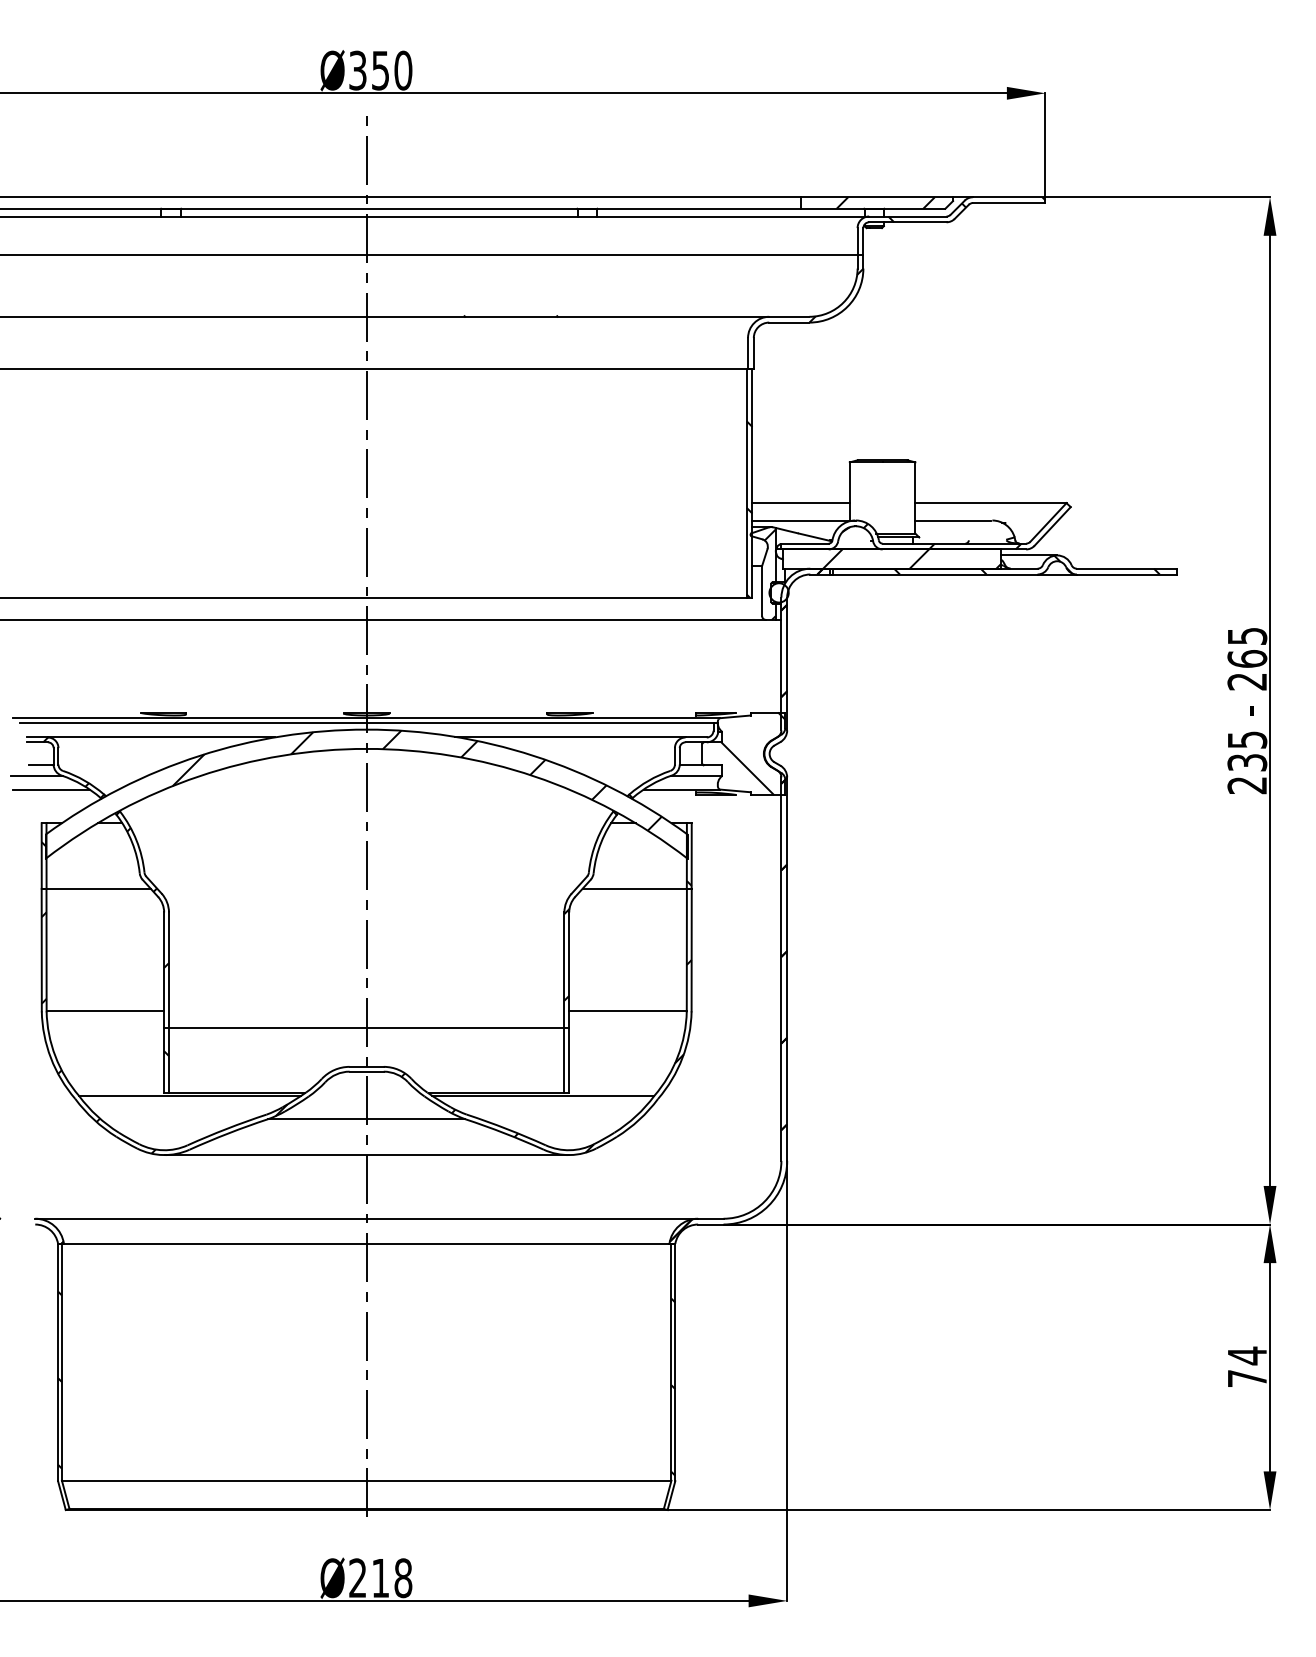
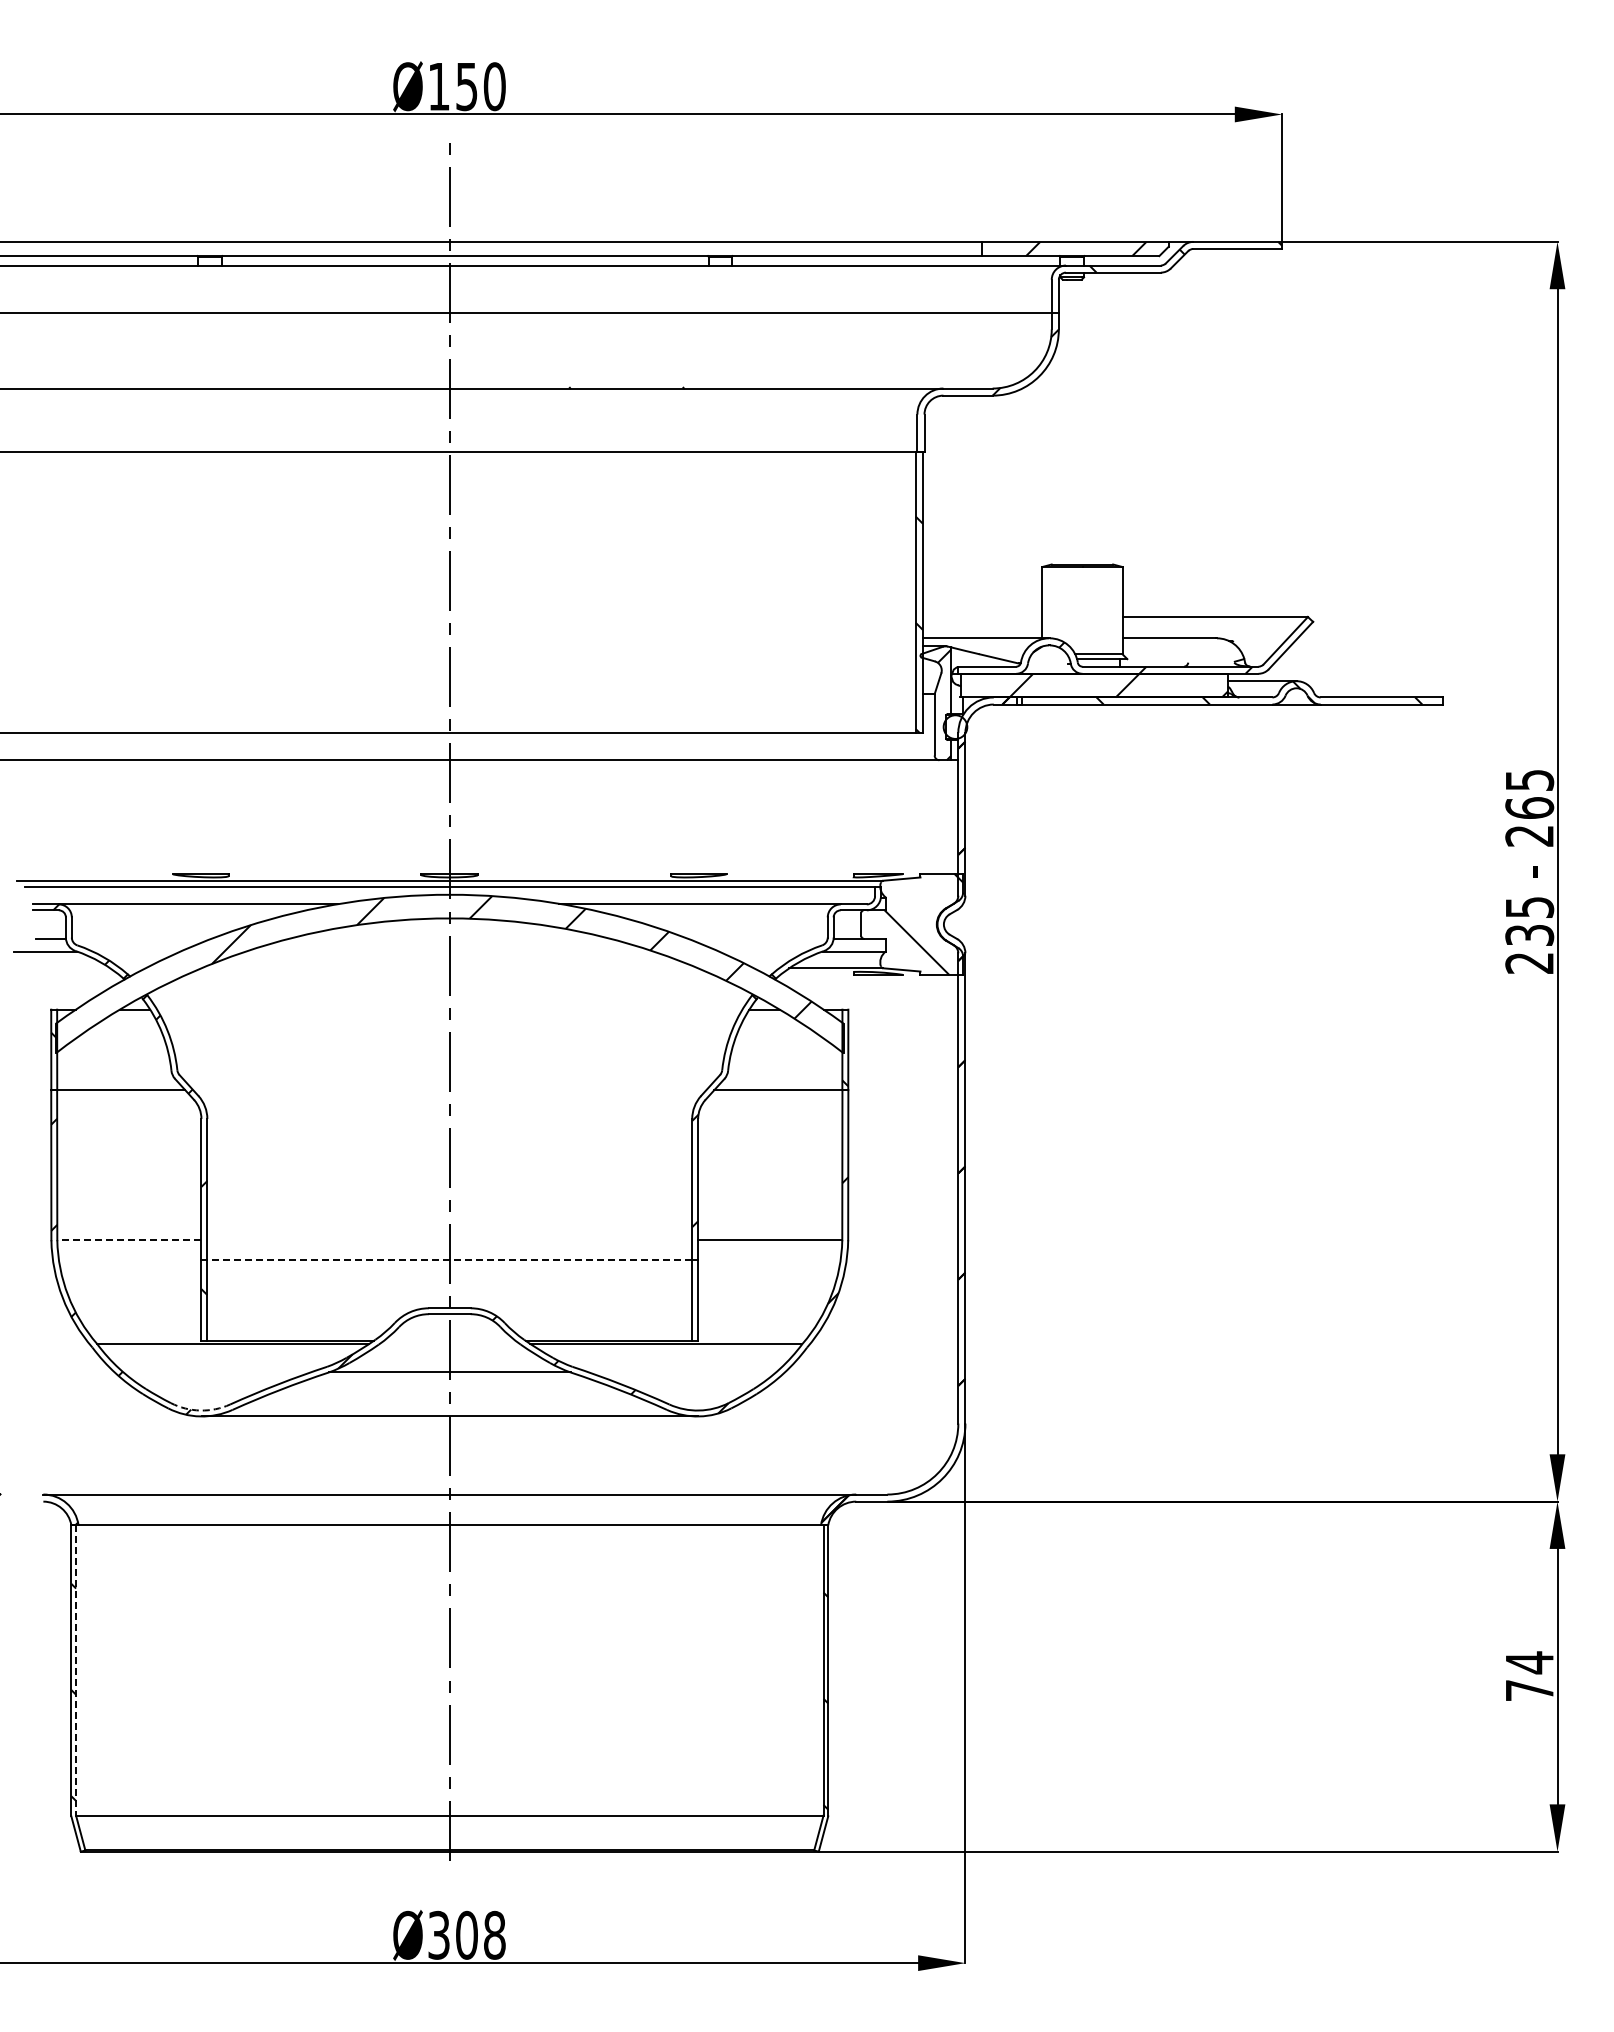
text: (357, 70) -> (438, 86), Ø350 -> Ø150
line: (801, 503) -> (982, 617), removed
line: (51, 789) -> (63, 968), removed
line: (104, 1011) -> (128, 1240), solid -> dashed
line: (366, 1027) -> (449, 1260), solid -> dashed
arc: (163, 1150) -> (200, 1410), solid -> dashed
line: (62, 1363) -> (76, 1671), solid -> dashed
text: (368, 1577) -> (452, 1934), Ø218 -> Ø308

